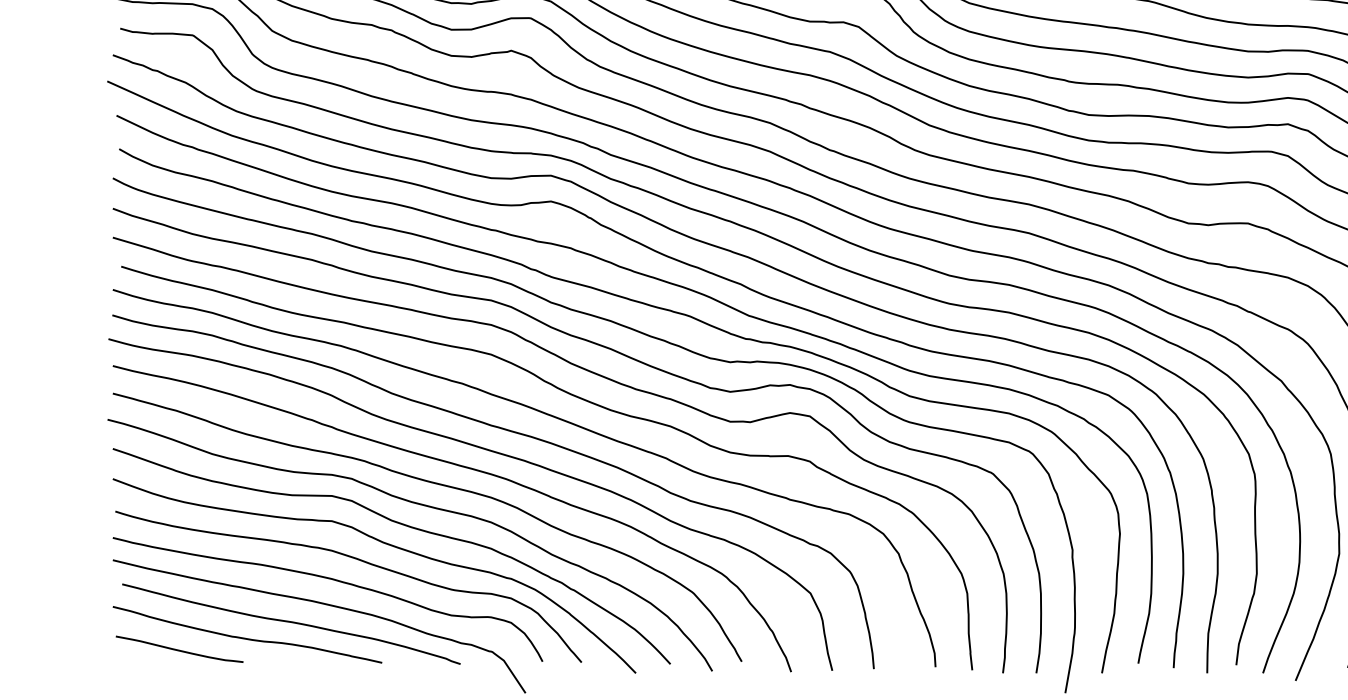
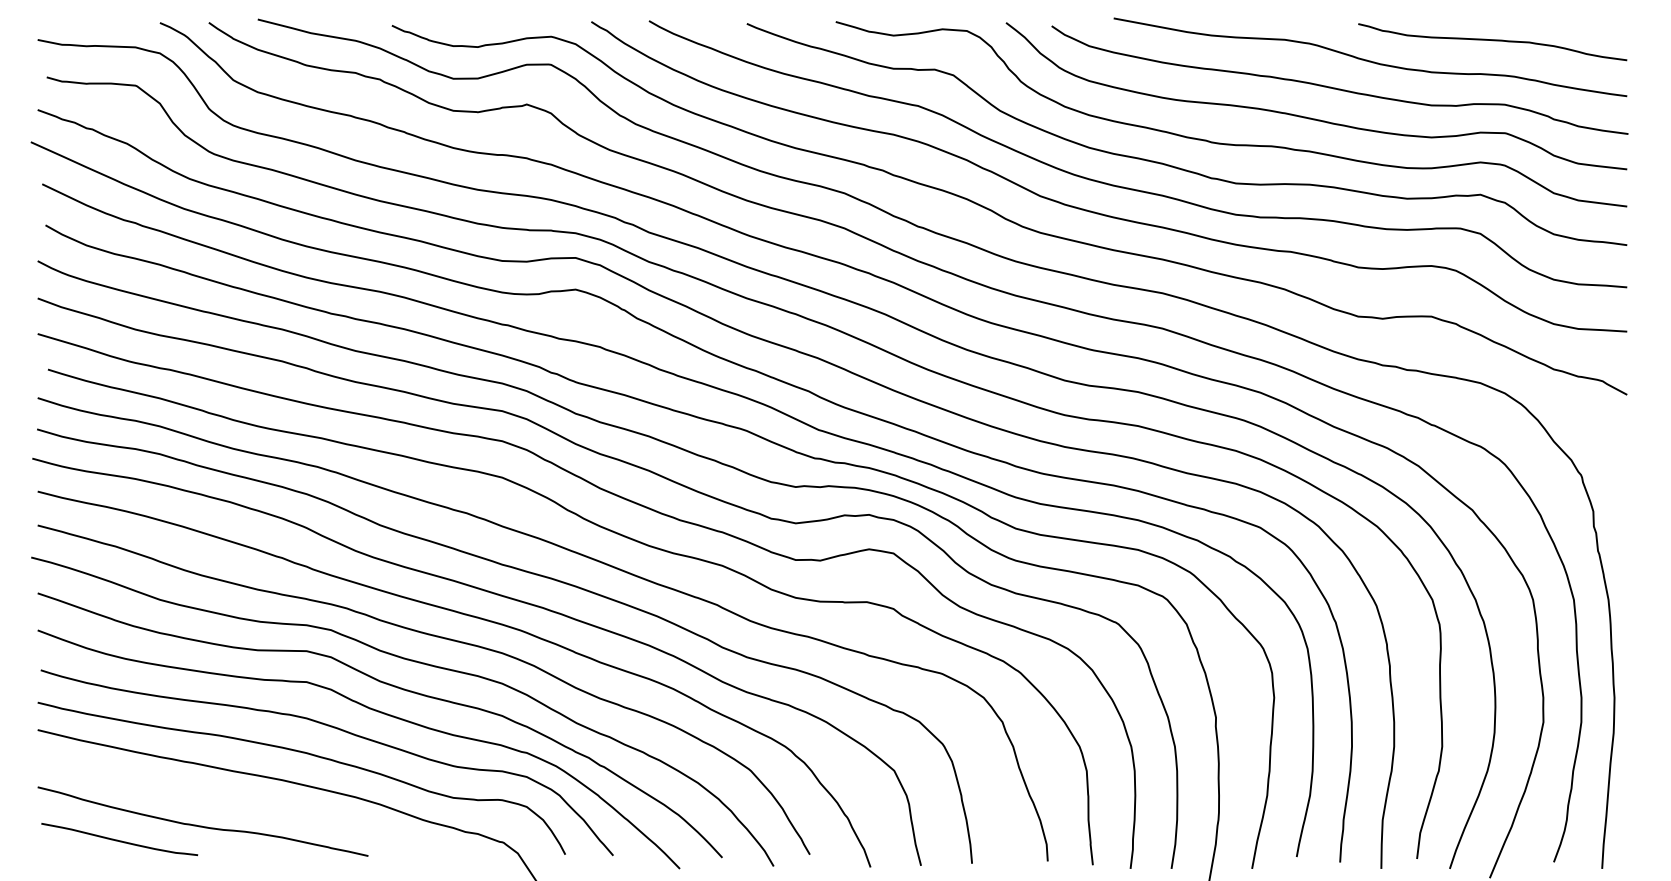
curve: (291, 623) -> (257, 807), removed

